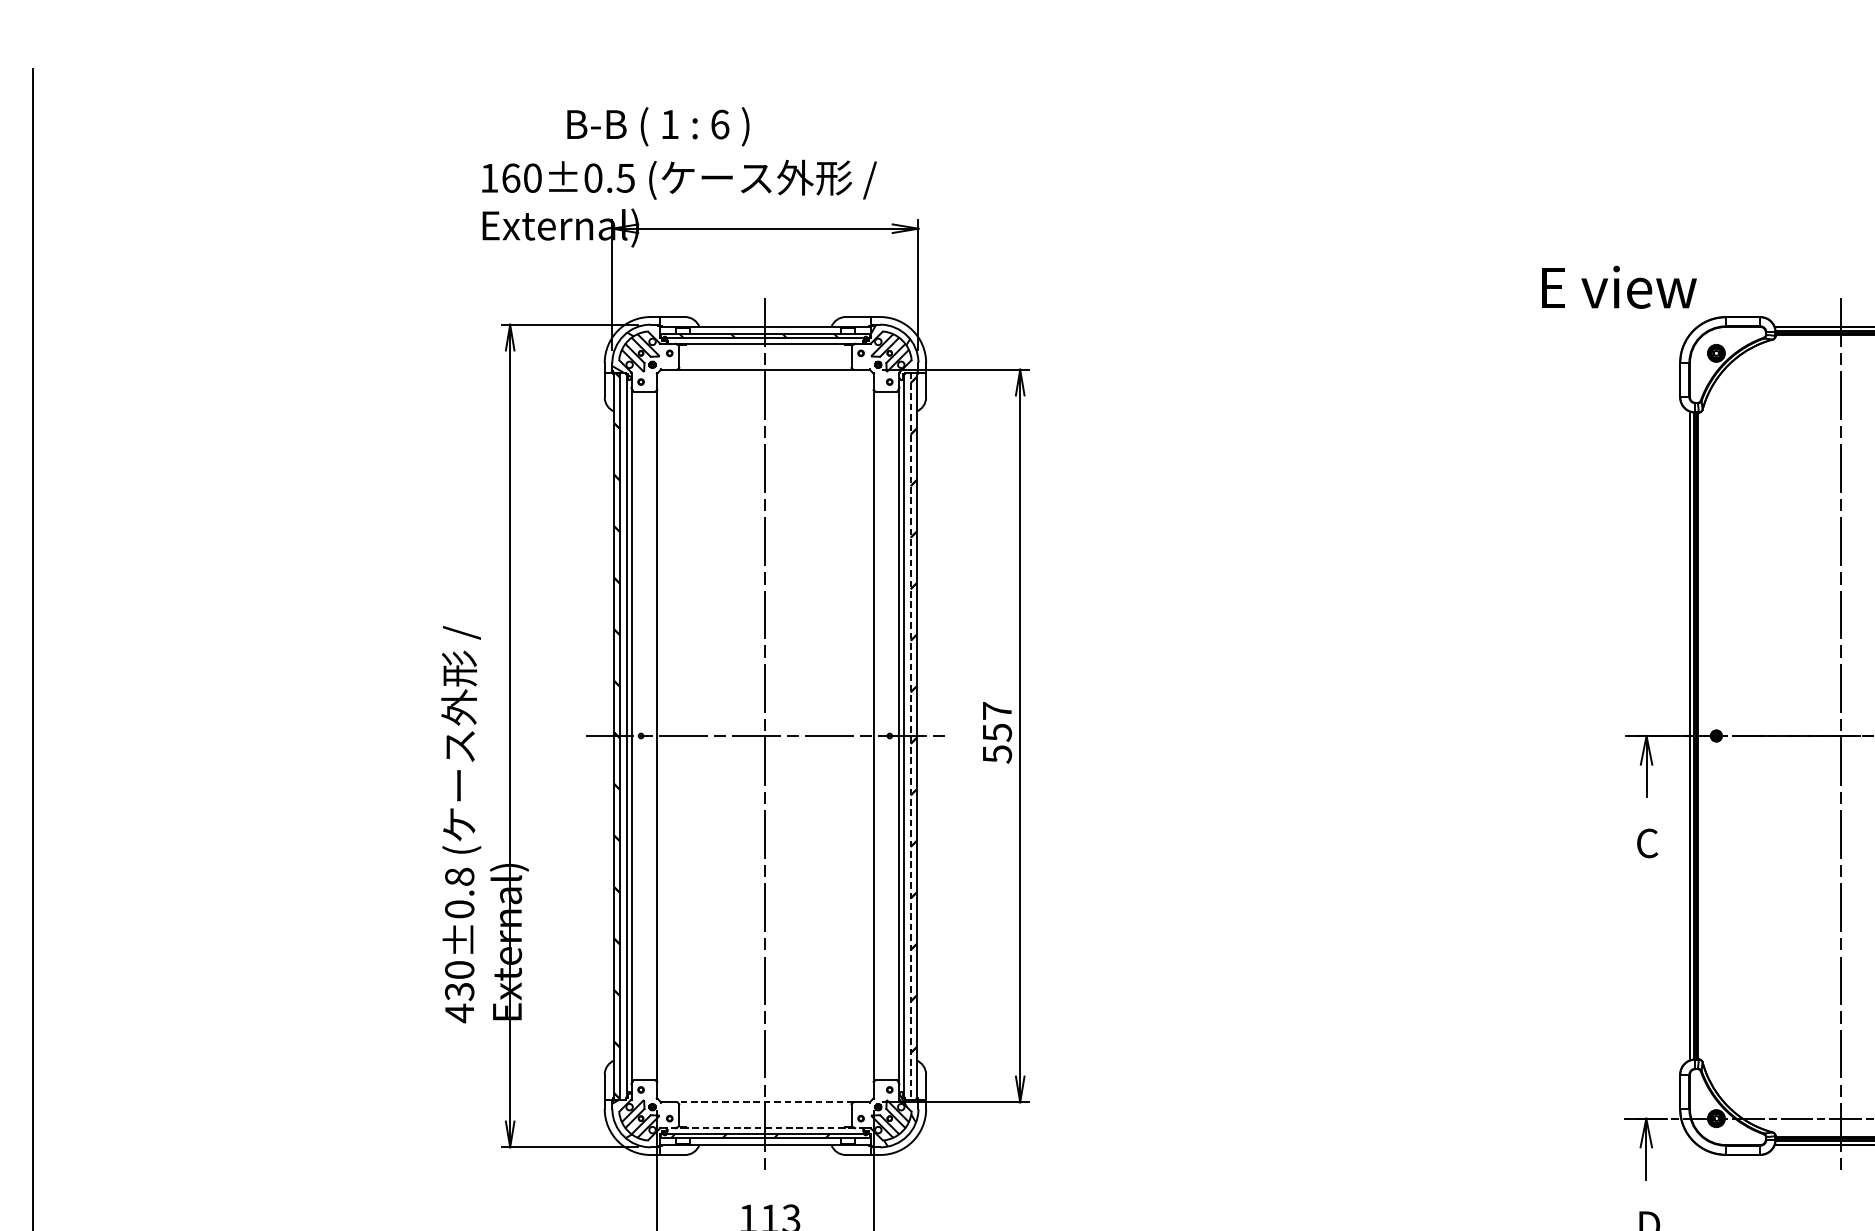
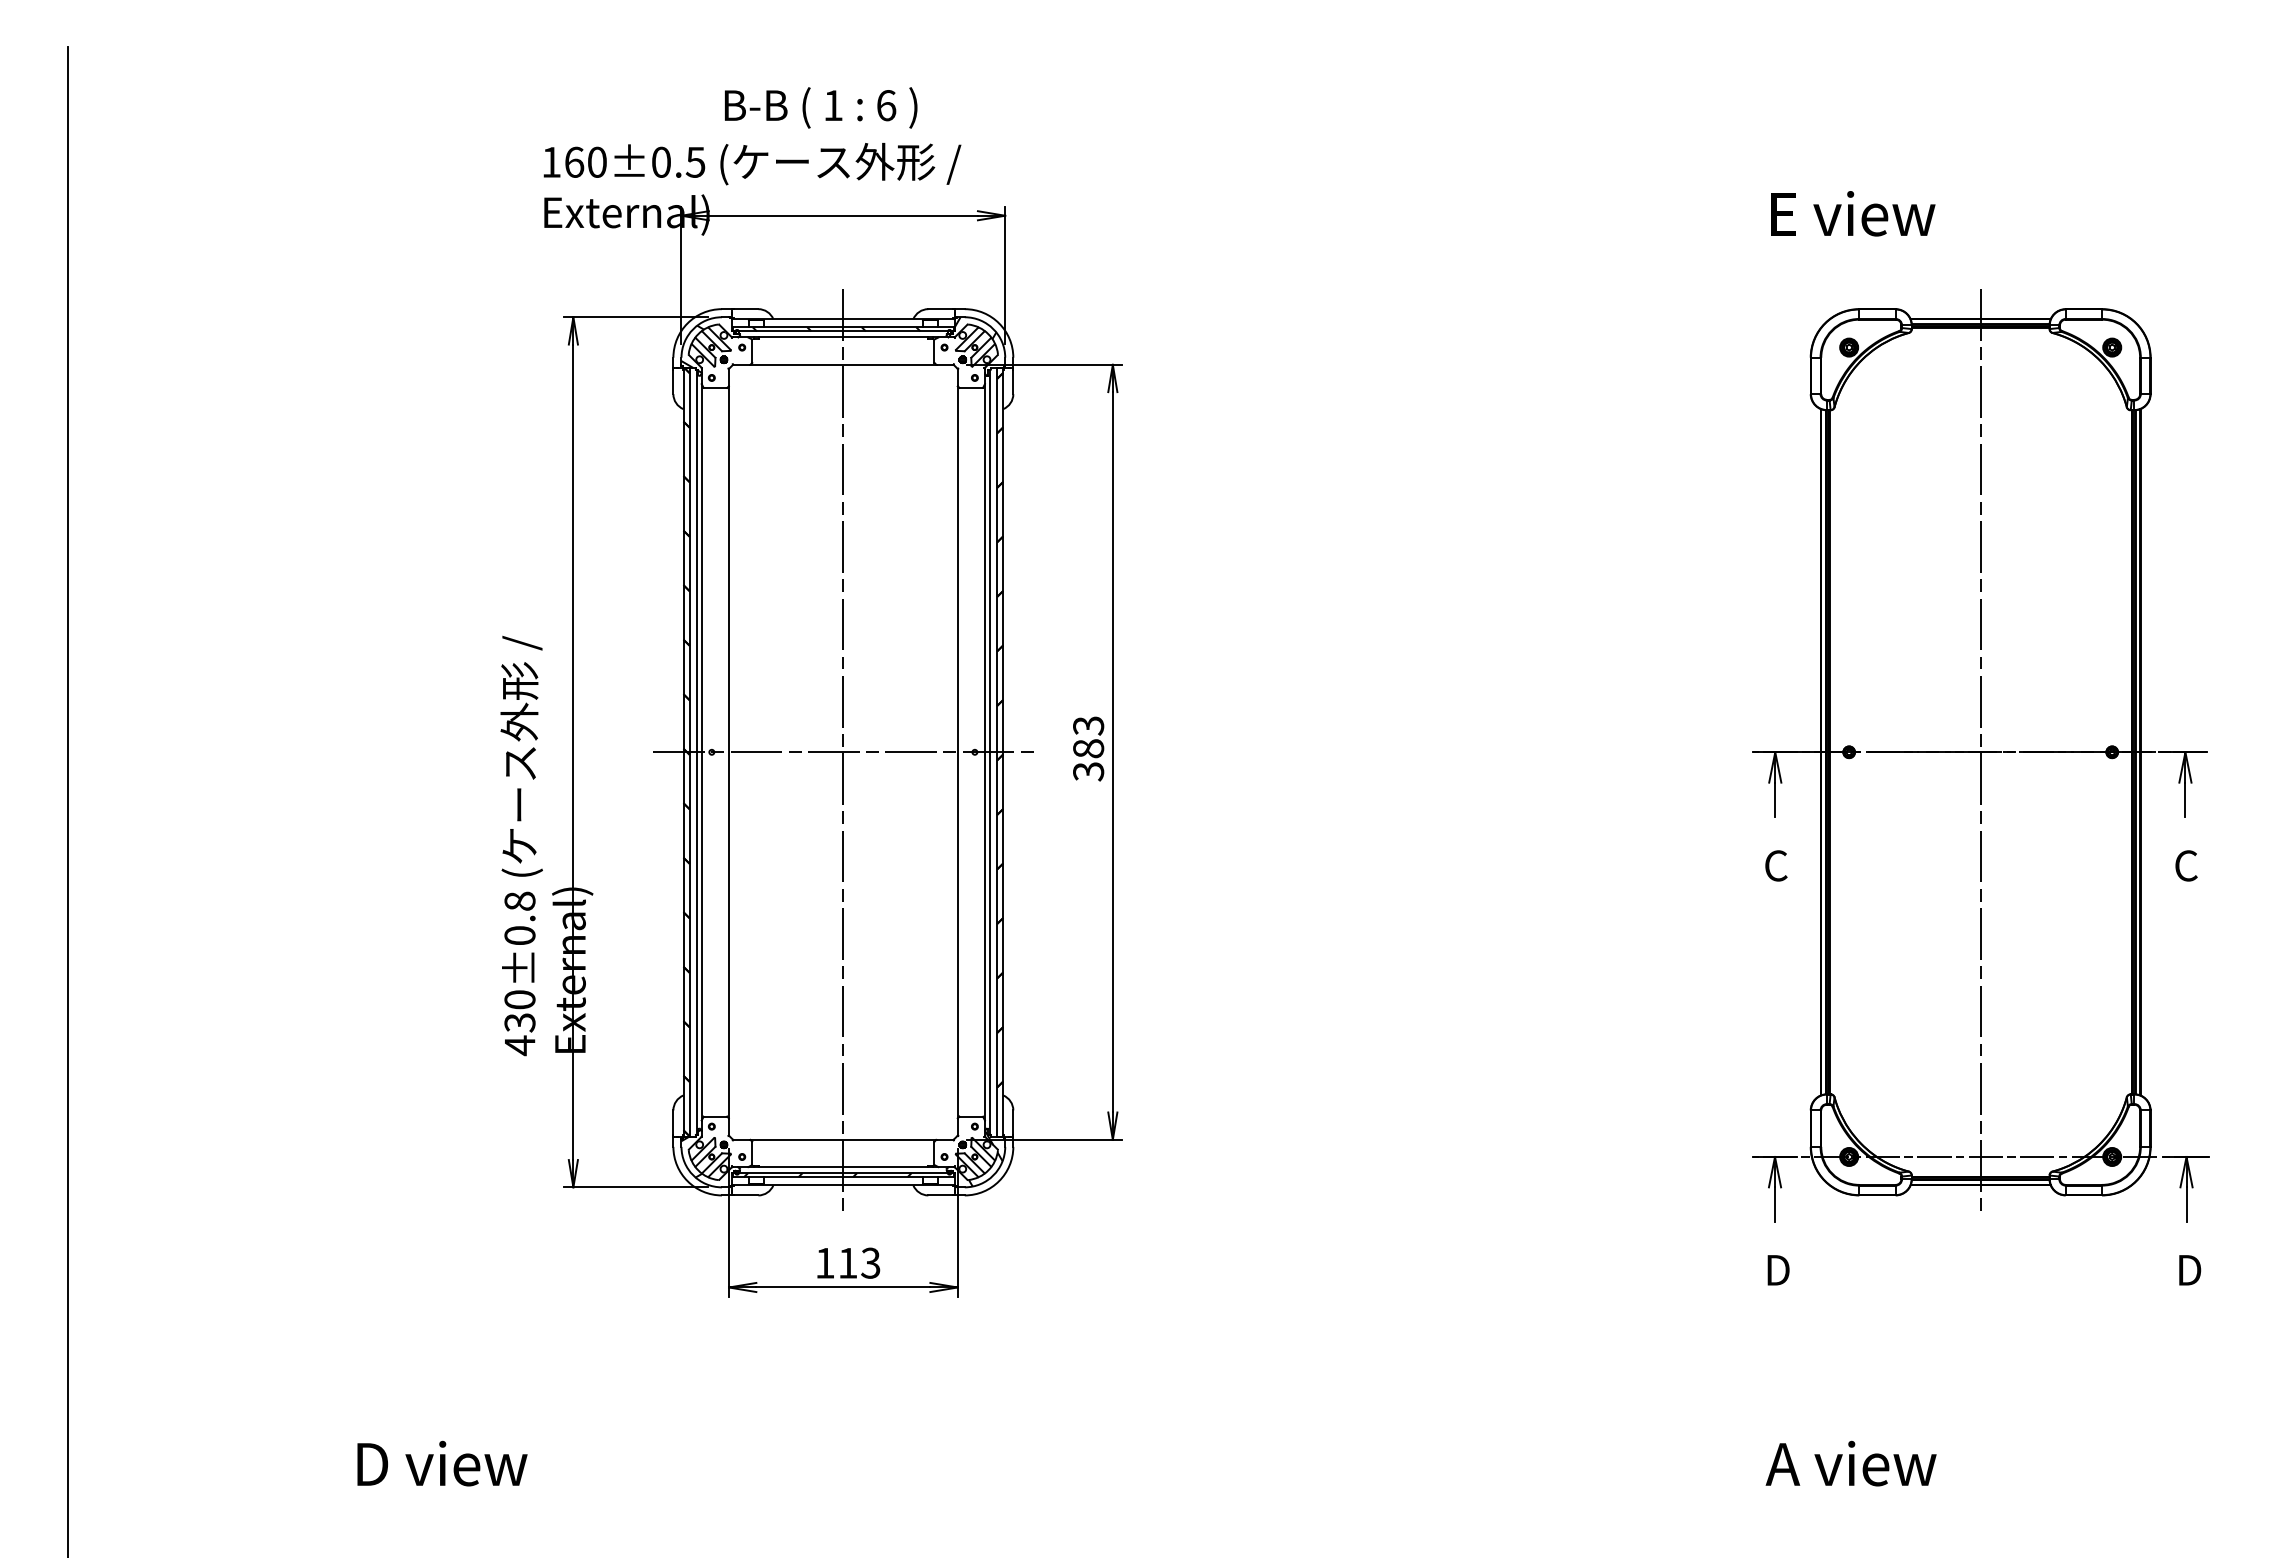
text: (658, 126) -> (821, 107), moved
text: (1619, 287) -> (1853, 213), moved
text: (997, 732) -> (1088, 748), 557 -> 383
line: (911, 736) -> (997, 752), dashed -> solid
line: (764, 1102) -> (842, 1139), dashed -> solid
line: (765, 1128) -> (843, 1167), dashed -> solid

